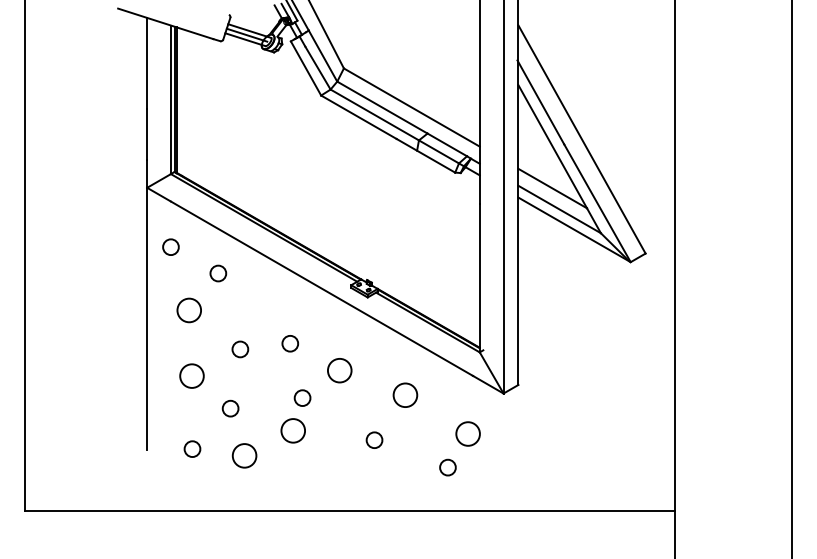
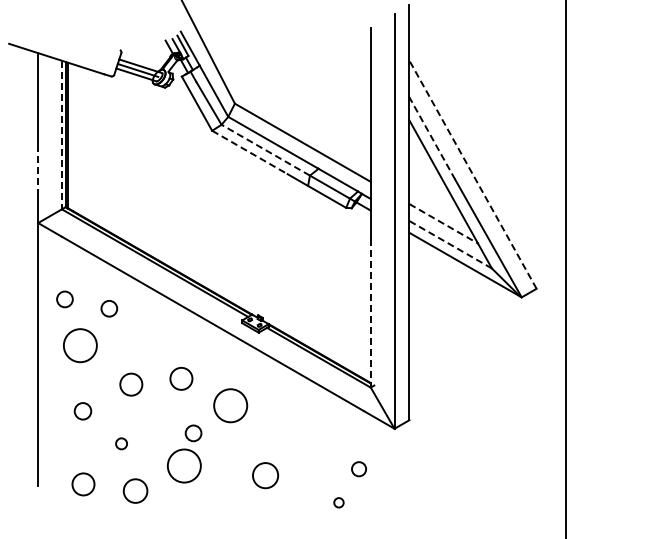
line: (170, 100) -> (61, 135), solid -> dashed
line: (540, 101) -> (431, 136), solid -> dashed
line: (374, 114) -> (265, 149), solid -> dashed
line: (358, 117) -> (249, 152), solid -> dashed
line: (147, 134) -> (38, 169), solid -> dashed
line: (582, 139) -> (473, 174), solid -> dashed
line: (552, 188) -> (443, 223), solid -> dashed
line: (559, 209) -> (450, 244), solid -> dashed
circle: (170, 246) -> (64, 298), moved
line: (479, 278) -> (370, 313), solid -> dashed
circle: (188, 310) -> (79, 345), size x1.4
circle: (289, 343) -> (180, 378), size x1.4
circle: (240, 349) -> (131, 384), size x1.4
circle: (339, 370) -> (230, 405), size x1.4
circle: (191, 375) -> (82, 410), size x0.7
circle: (405, 394) -> (296, 429), removed
circle: (230, 408) -> (121, 443), size x0.7
circle: (292, 430) -> (183, 465), size x1.4
circle: (467, 433) -> (358, 468), size x0.6
circle: (374, 439) -> (265, 474), size x1.6
circle: (192, 448) -> (83, 483), size x1.4
circle: (447, 467) -> (338, 502), size x0.6

